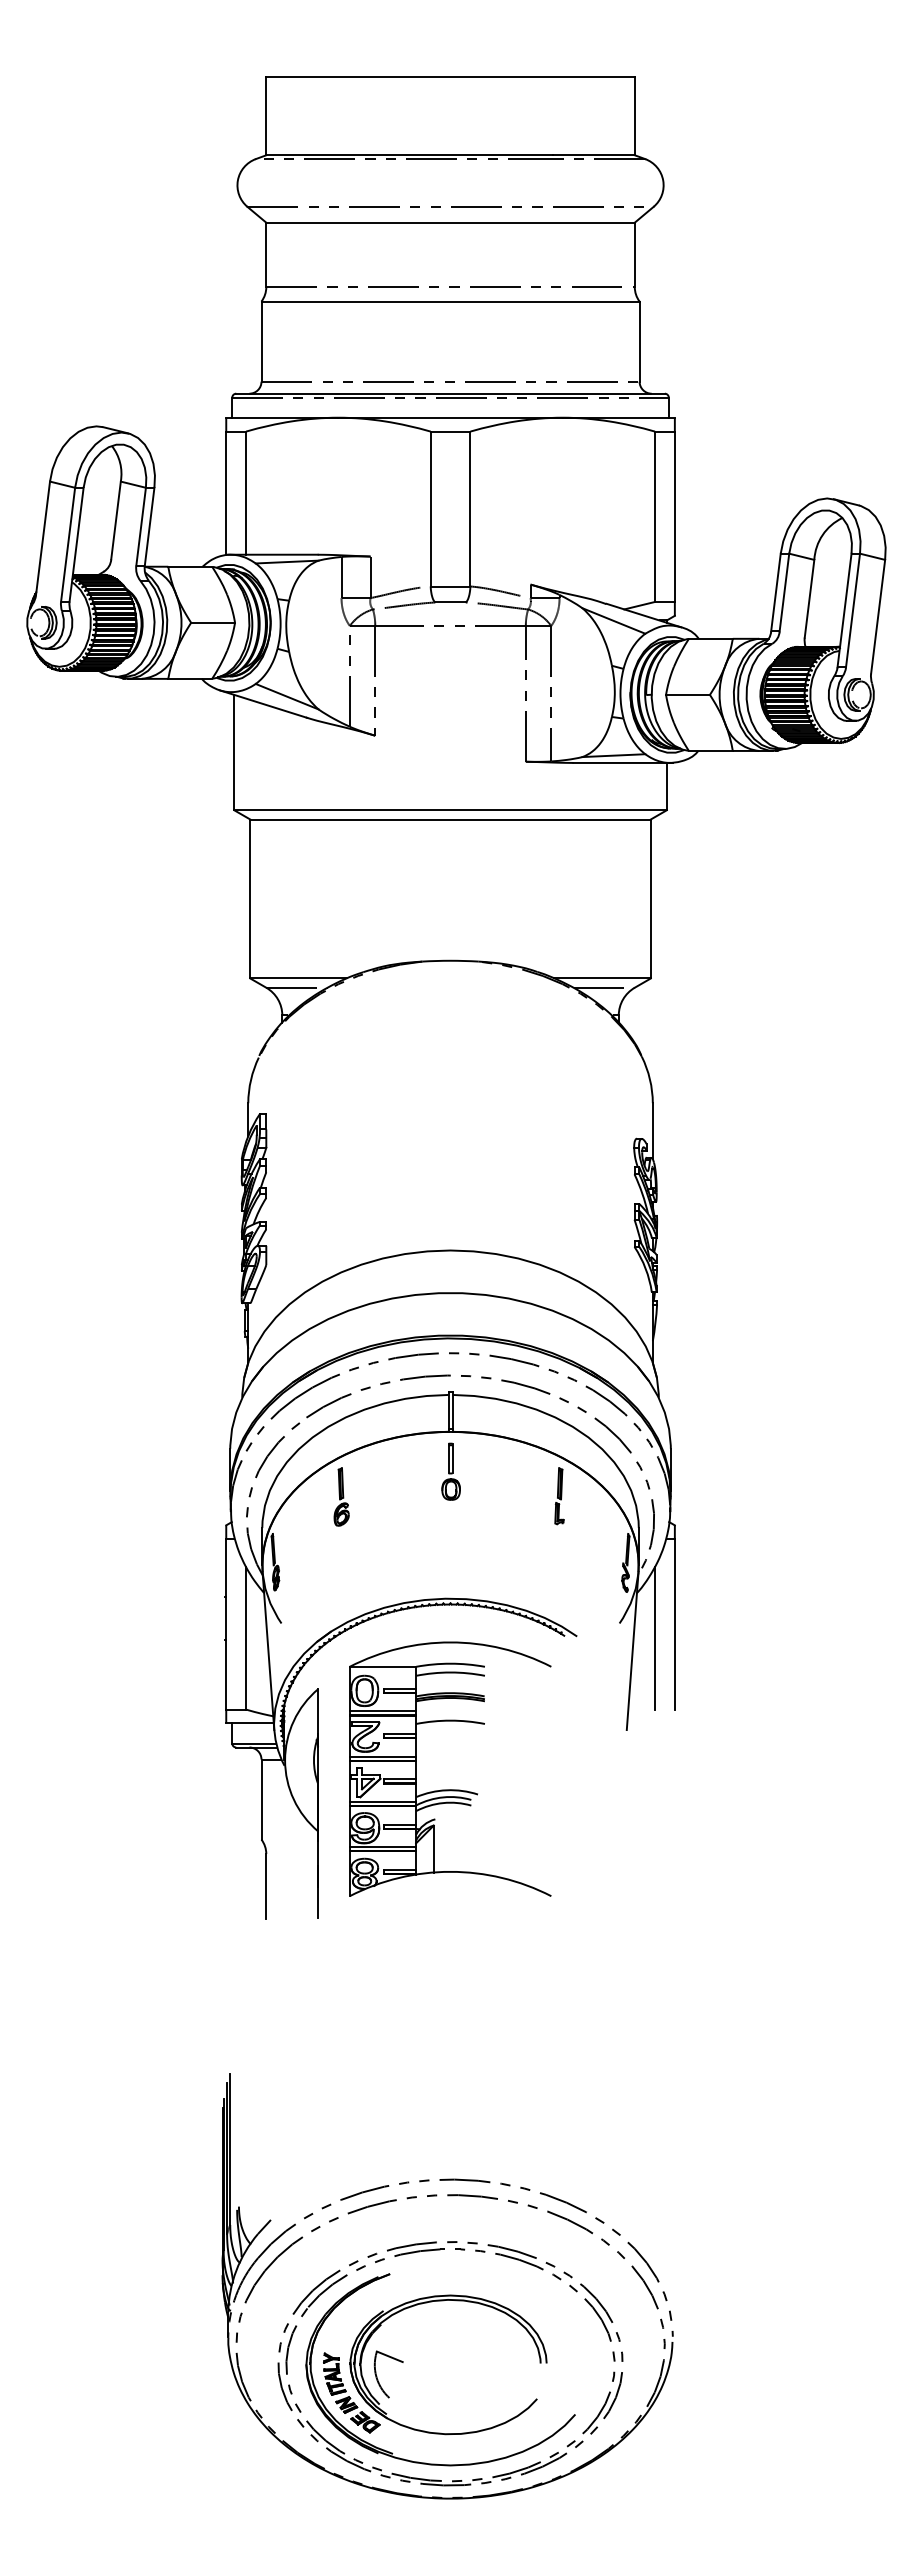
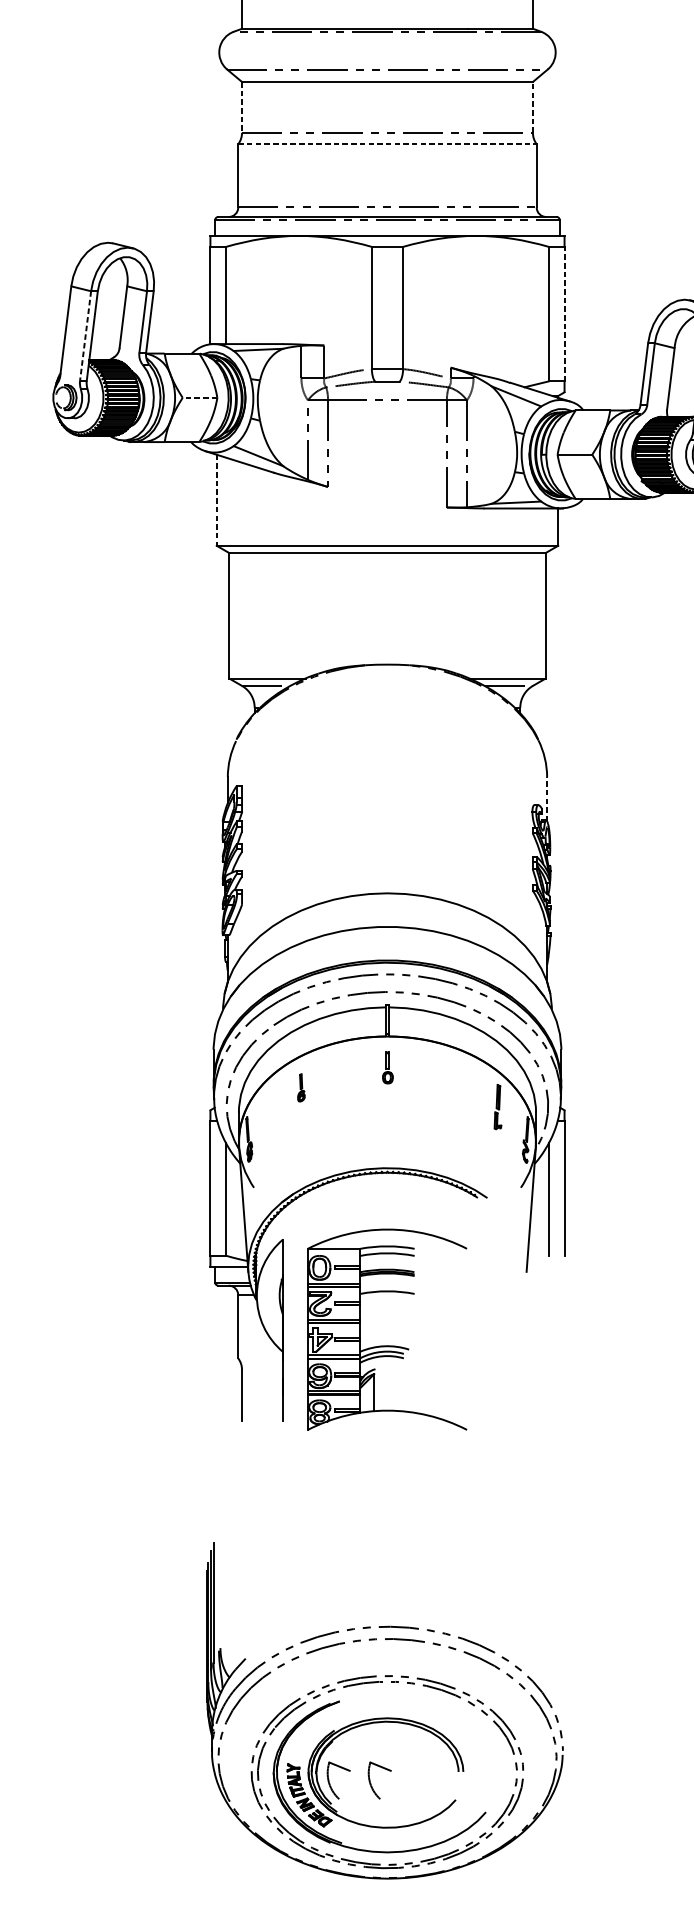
line: (634, 254) -> (532, 107), solid -> dashed
line: (266, 255) -> (242, 107), solid -> dashed
line: (451, 301) -> (388, 144), solid -> dashed
line: (674, 516) -> (564, 313), solid -> dashed
line: (68, 545) -> (85, 336), solid -> dashed
line: (213, 622) -> (200, 397), solid -> dashed
line: (234, 752) -> (216, 500), solid -> dashed
line: (652, 1130) -> (546, 798), solid -> dashed
part: (450, 1471) -> (387, 1067), size x0.7
part: (341, 1496) -> (301, 1087), size x0.6
part: (559, 1496) -> (497, 1107), moved
part: (450, 1789) -> (387, 1345), moved
part: (429, 2376) -> (370, 1782), added

